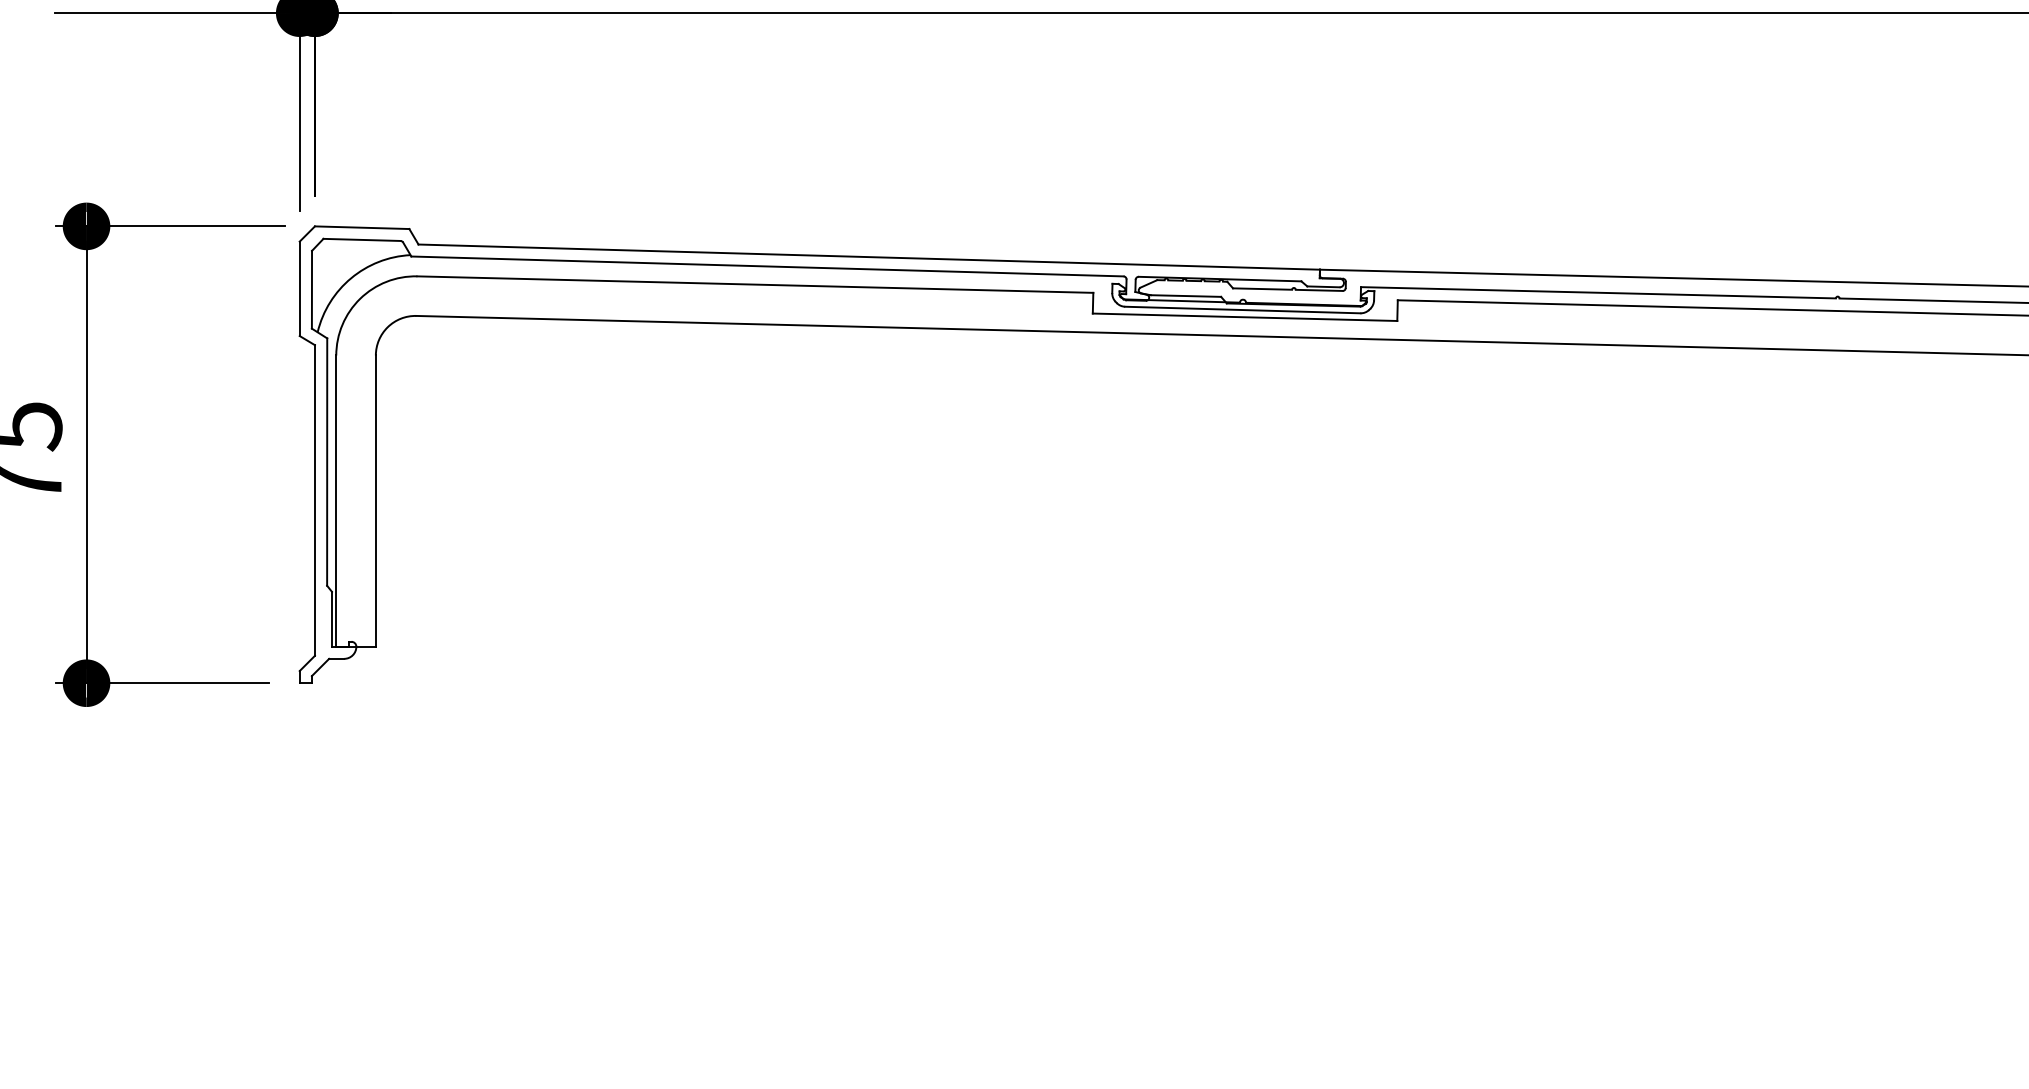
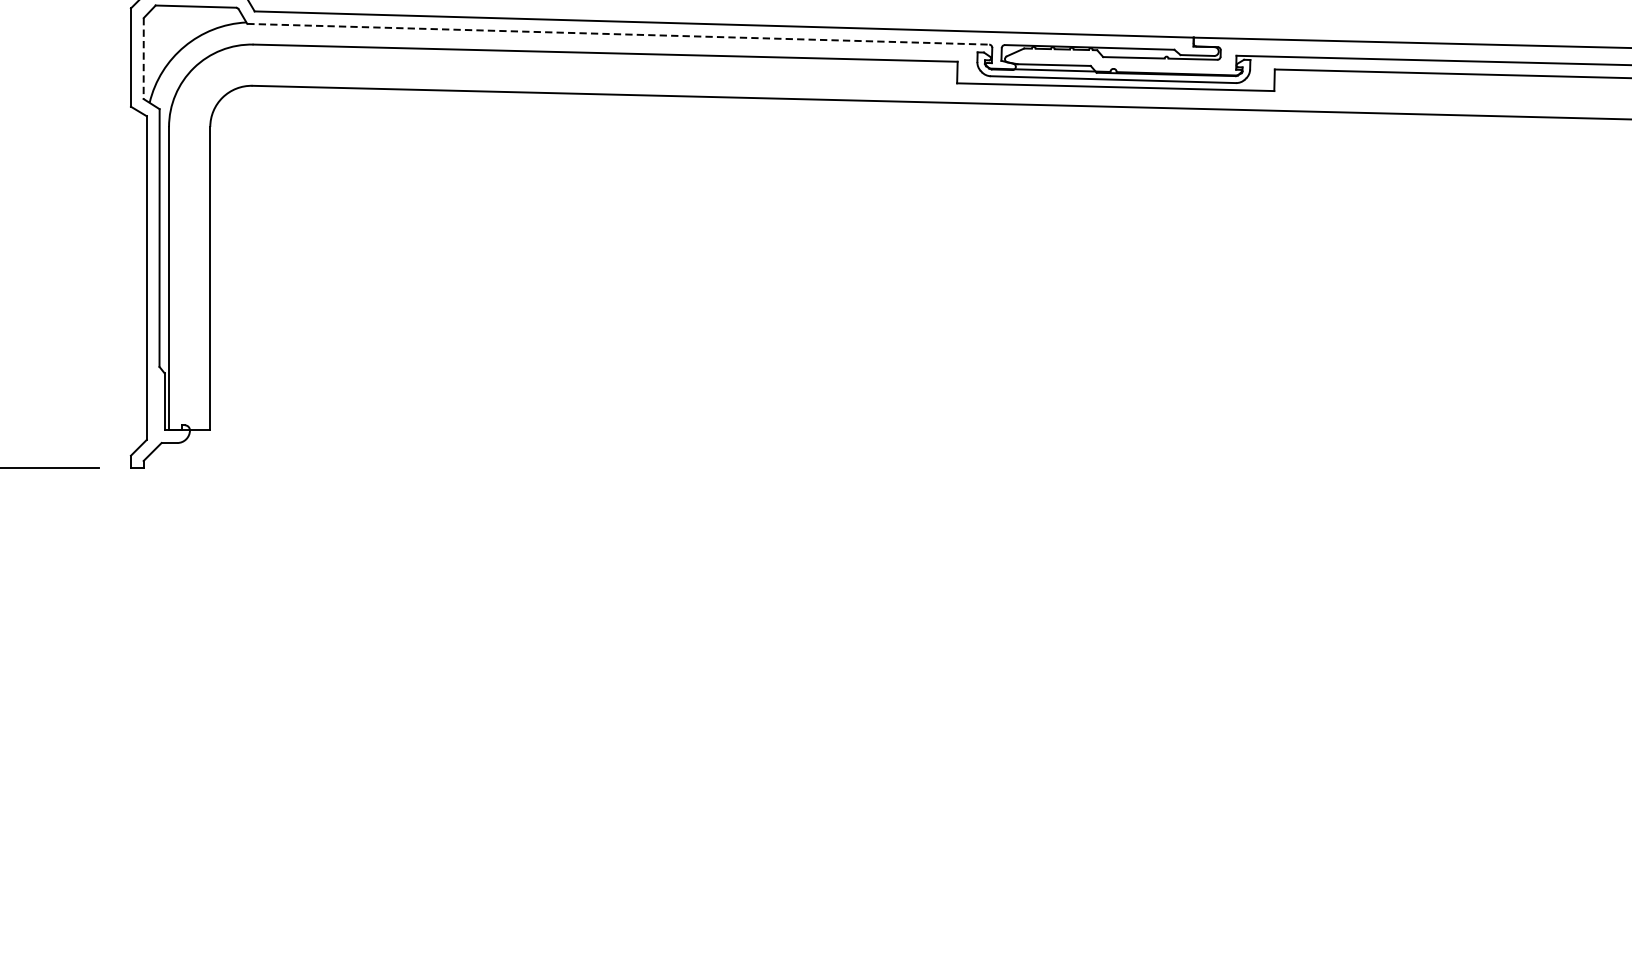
line: (768, 266) -> (619, 34), solid -> dashed
line: (311, 289) -> (143, 58), solid -> dashed

